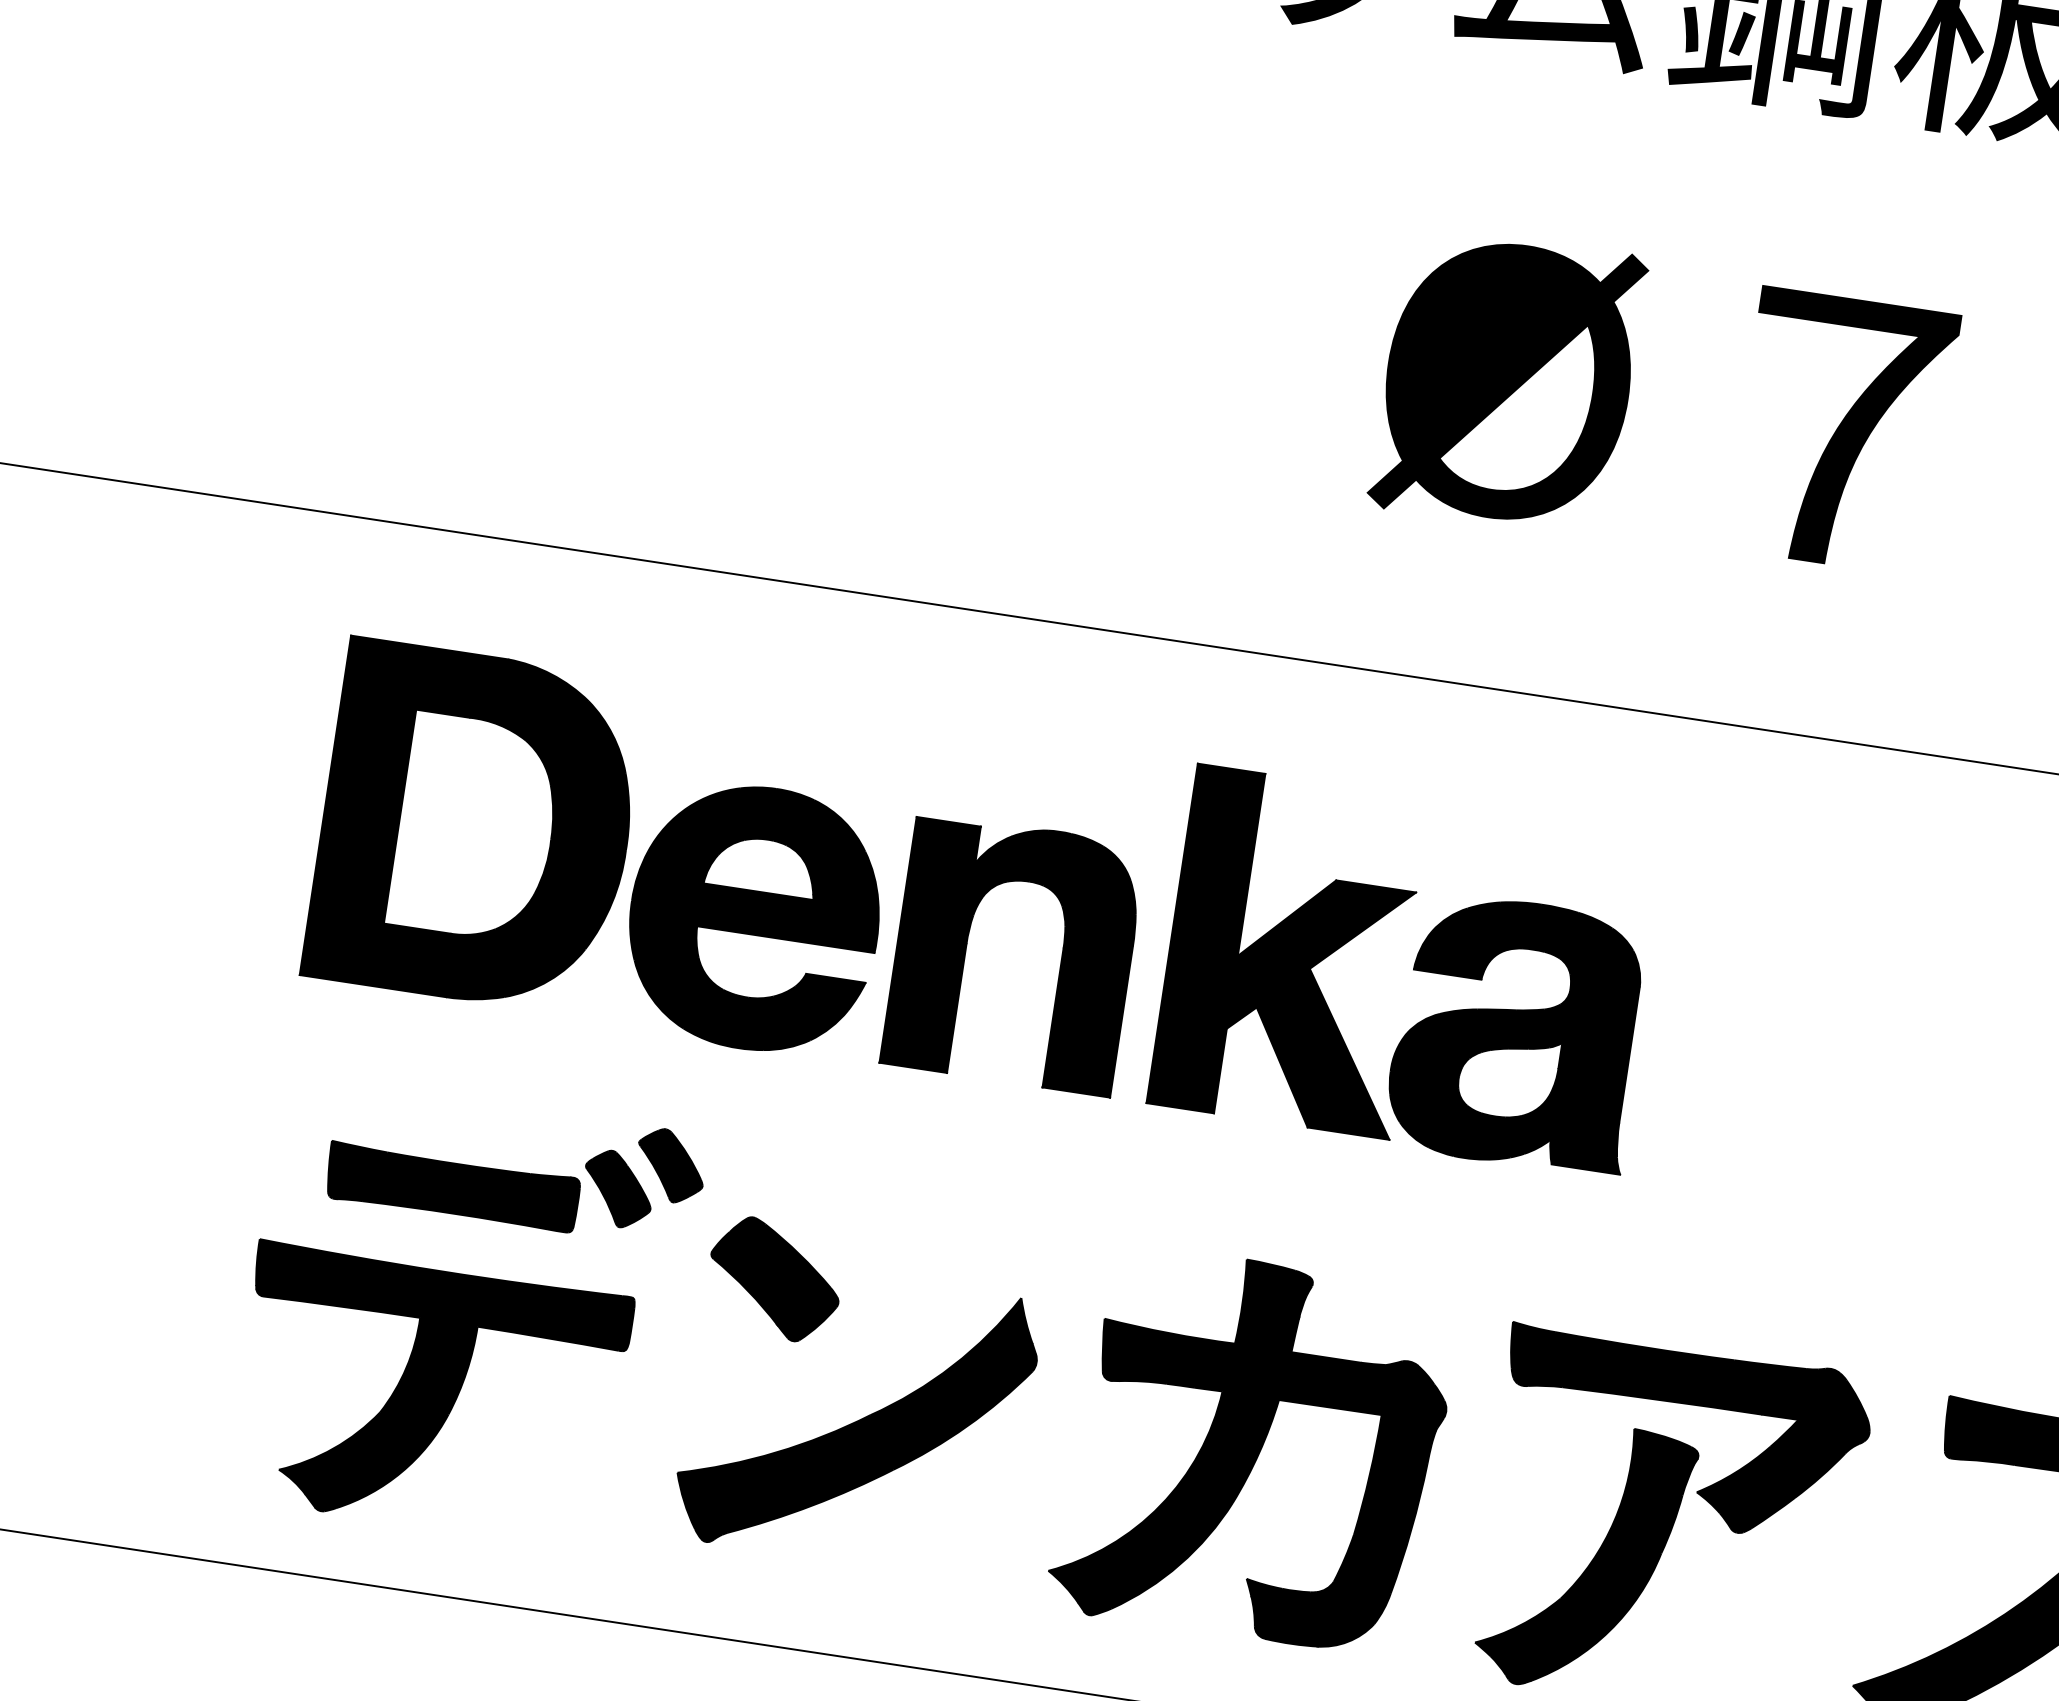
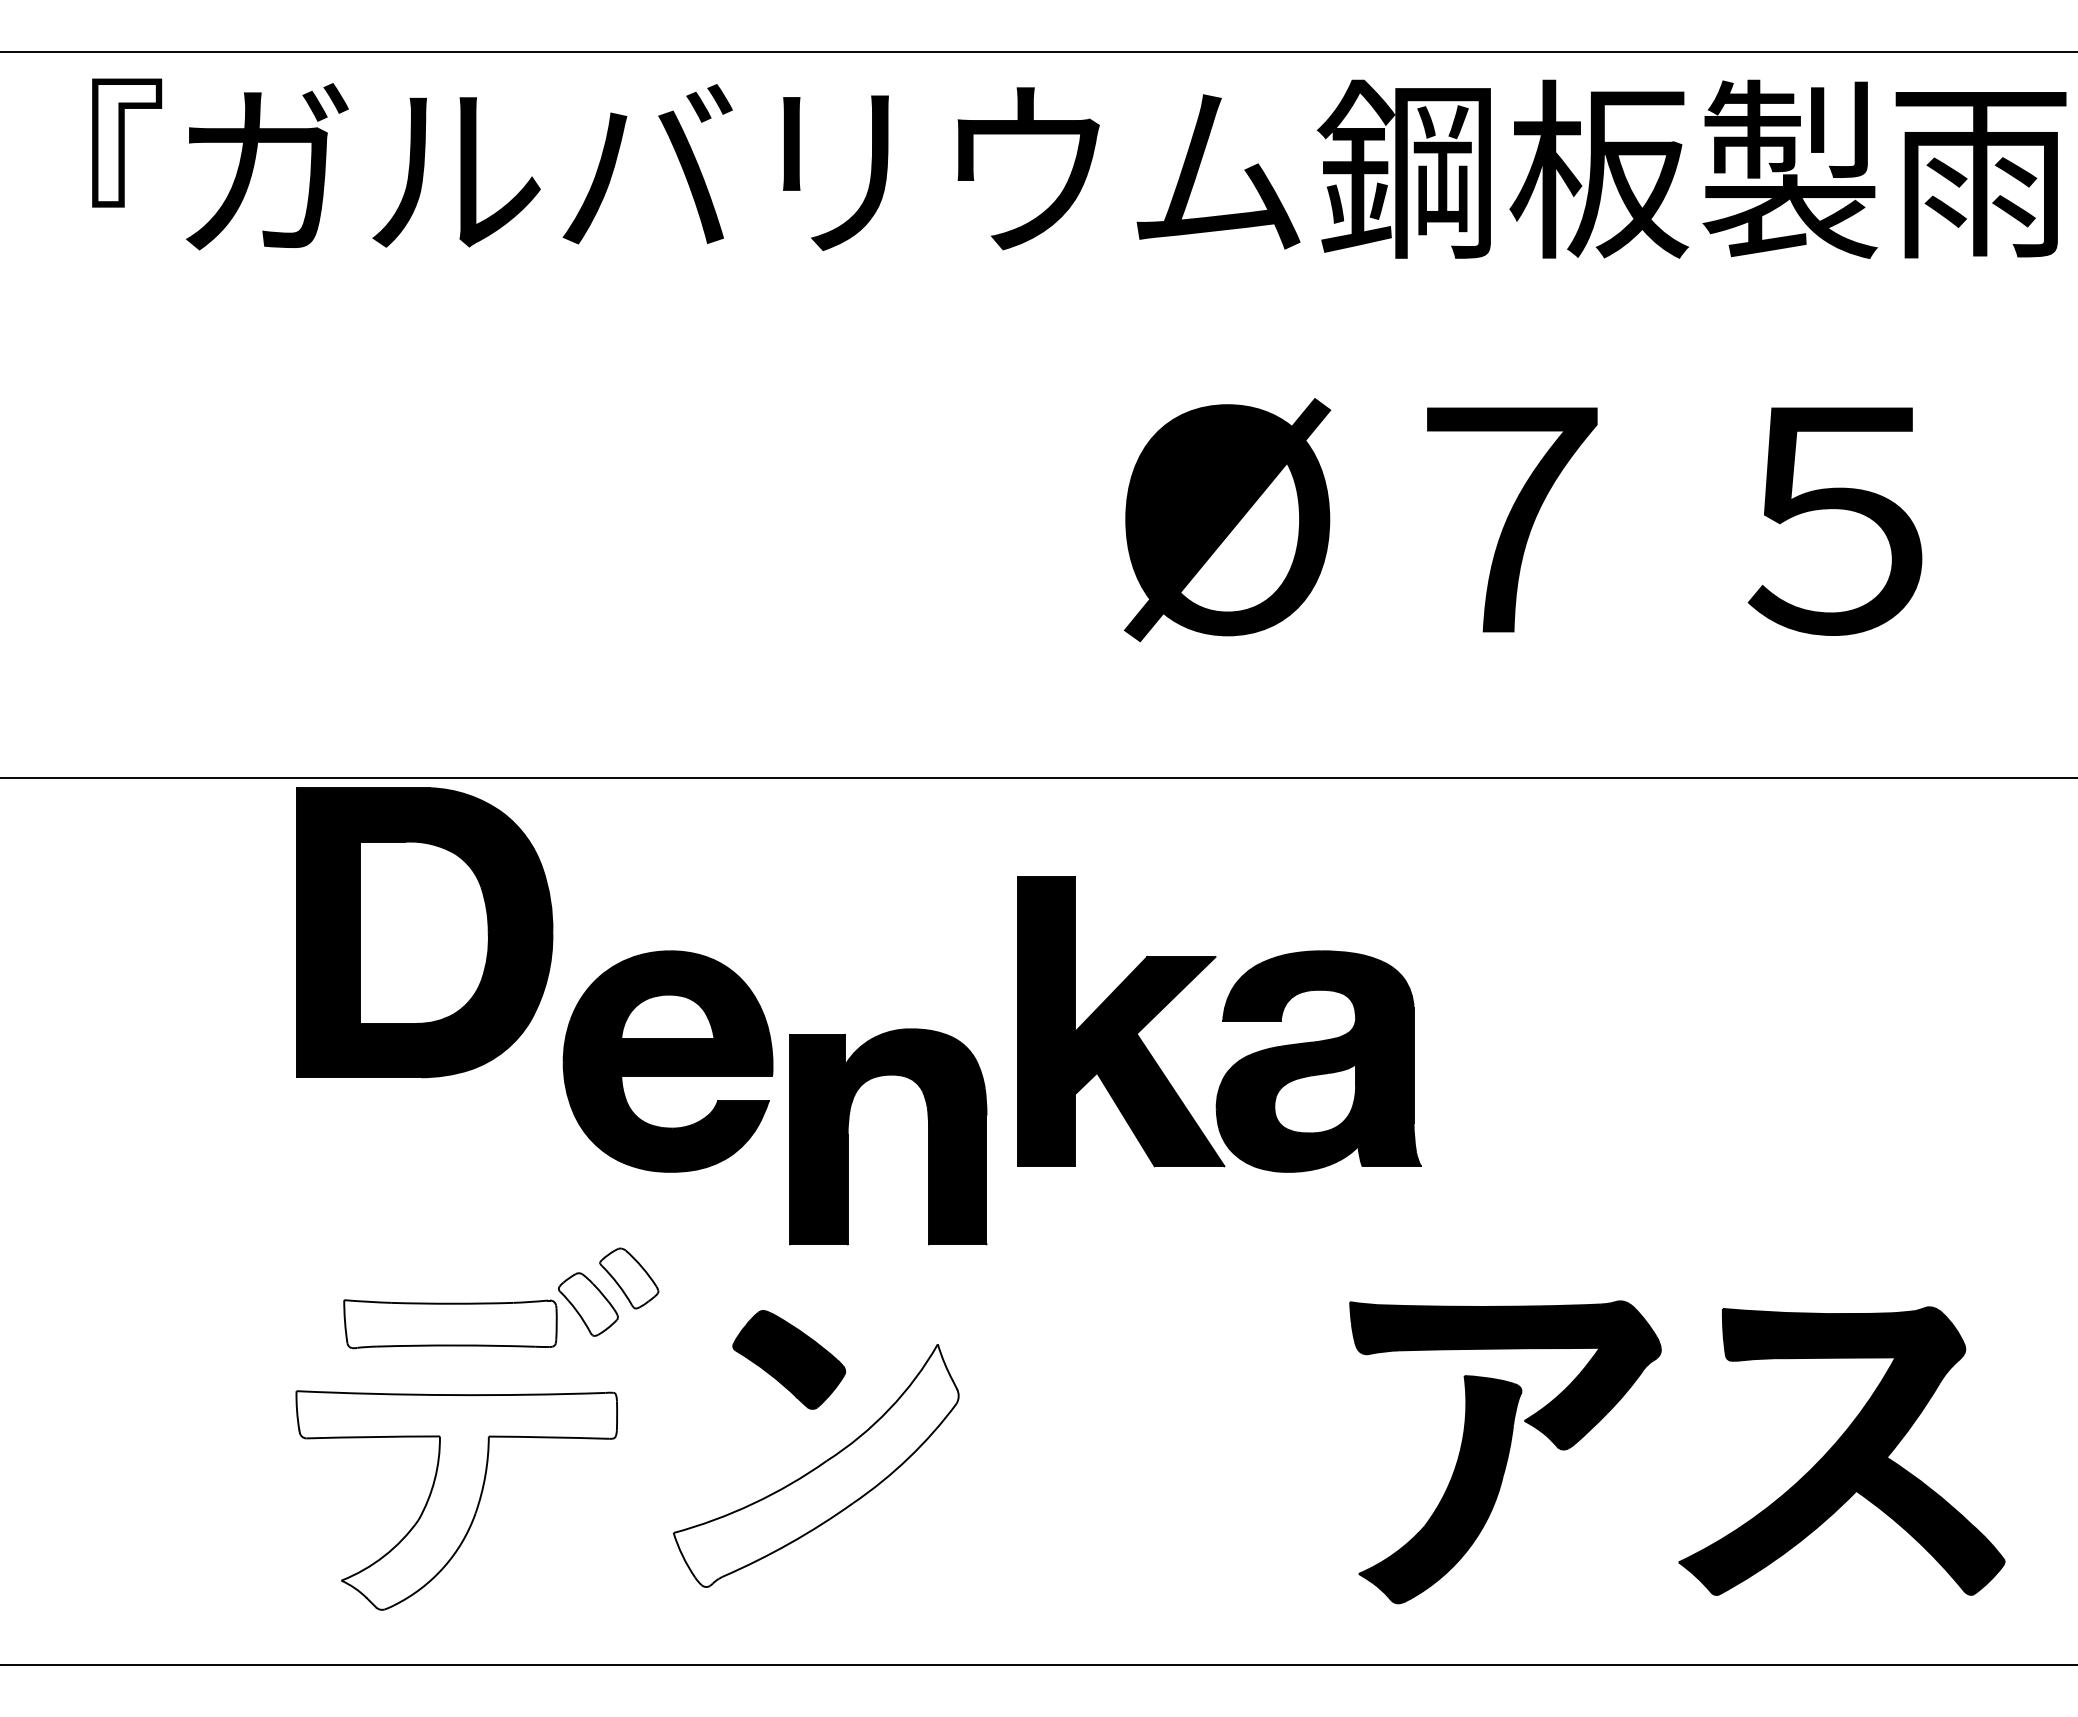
part: (475, 827) -> (424, 932), moved
part: (967, 946) -> (848, 1136), moved
fill: (670, 1166) -> (629, 1278), removed
fill: (452, 1188) -> (450, 1324), removed
fill: (616, 1189) -> (587, 1304), removed
part: (775, 1279) -> (789, 1359), moved
fill: (428, 1396) -> (456, 1500), removed
fill: (856, 1418) -> (815, 1465), removed
part: (1253, 1449) -> (1150, 1441), removed

